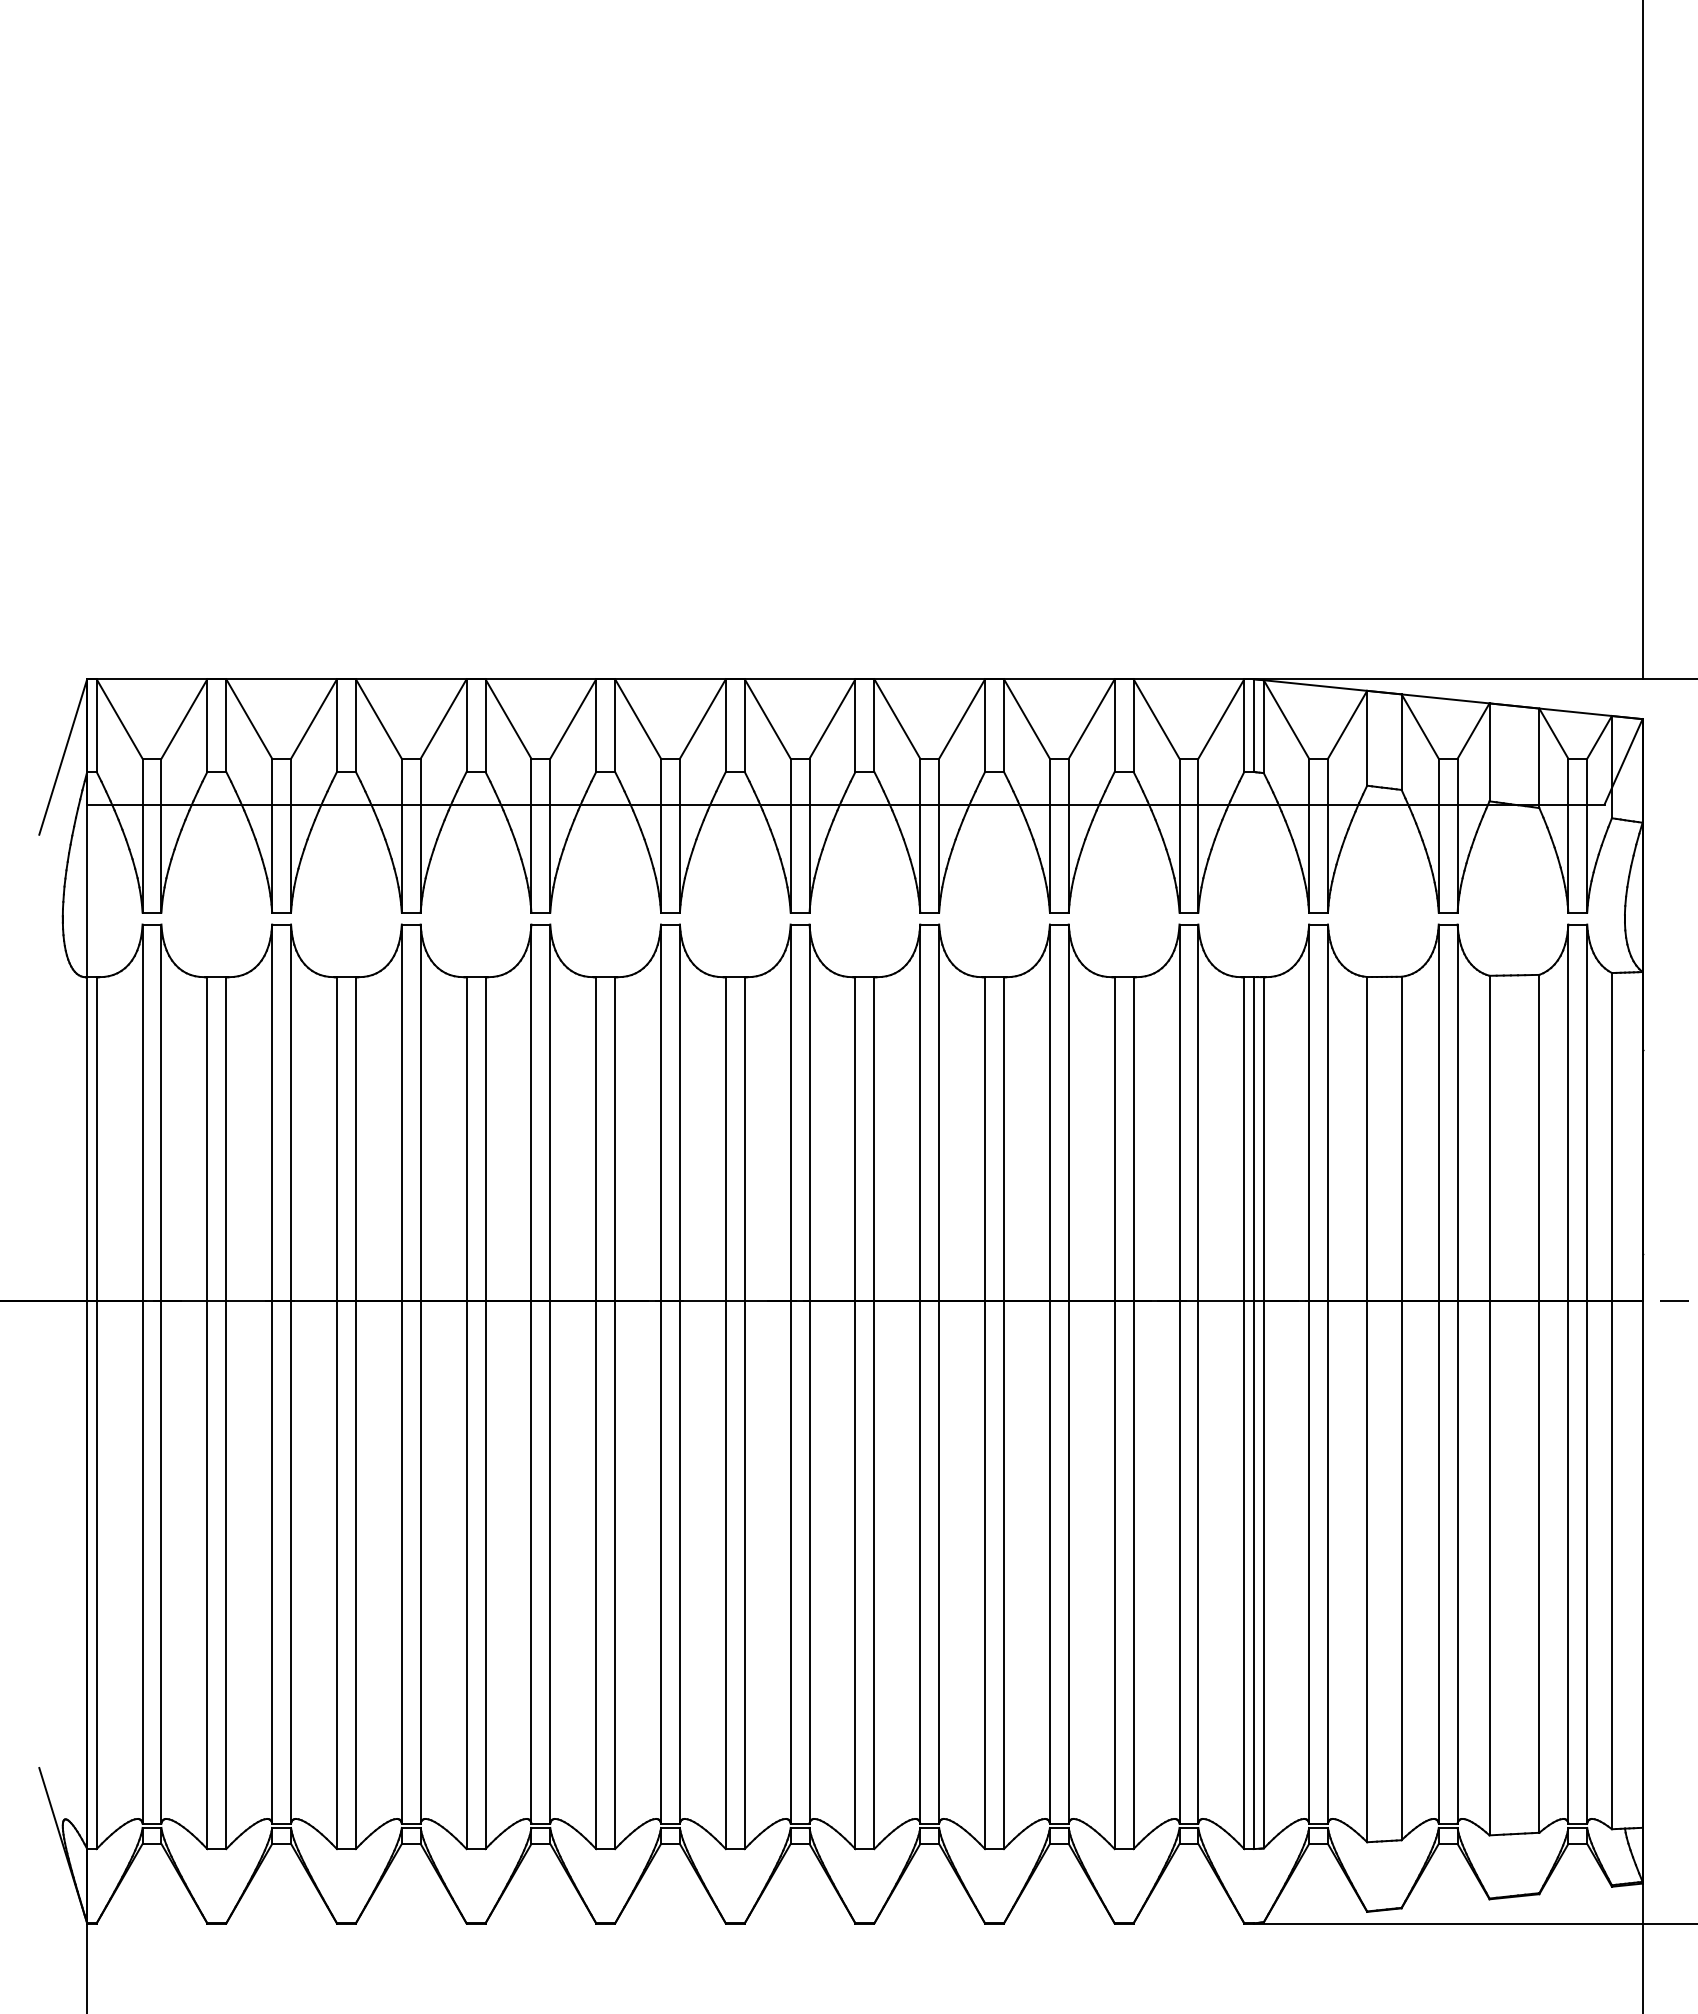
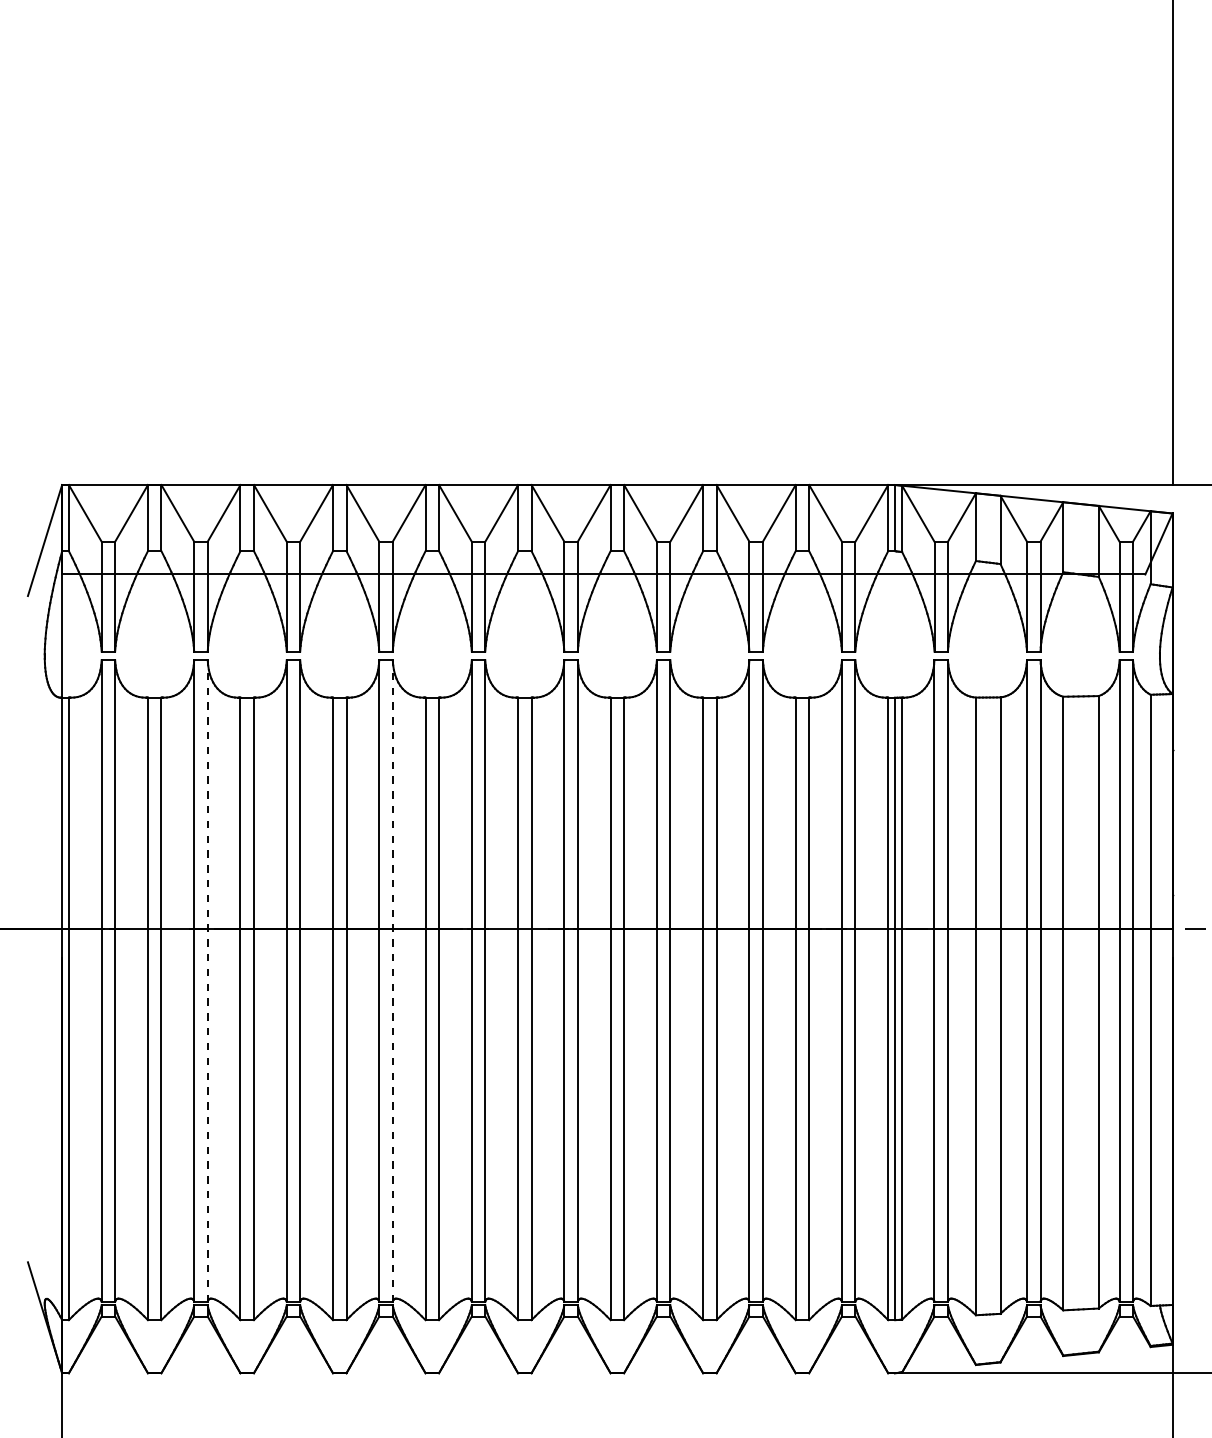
line: (291, 1374) -> (208, 981), solid -> dashed
line: (550, 1374) -> (392, 981), solid -> dashed

